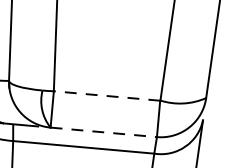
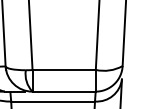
line: (107, 96) -> (64, 70), dashed -> solid
line: (104, 132) -> (64, 91), dashed -> solid

